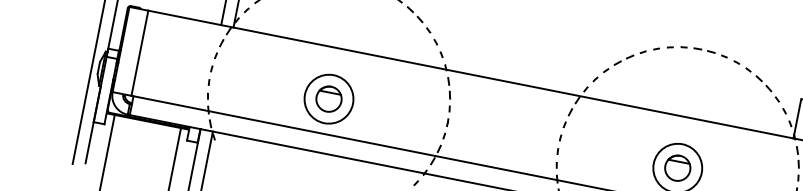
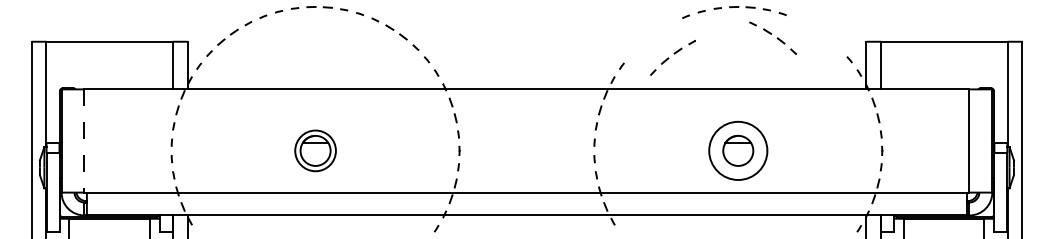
line: (139, 53) -> (84, 141), solid -> dashed
part: (624, 61) -> (672, 57), moved
part: (762, 84) -> (772, 37), moved
circle: (329, 98) -> (315, 150), size x0.7

